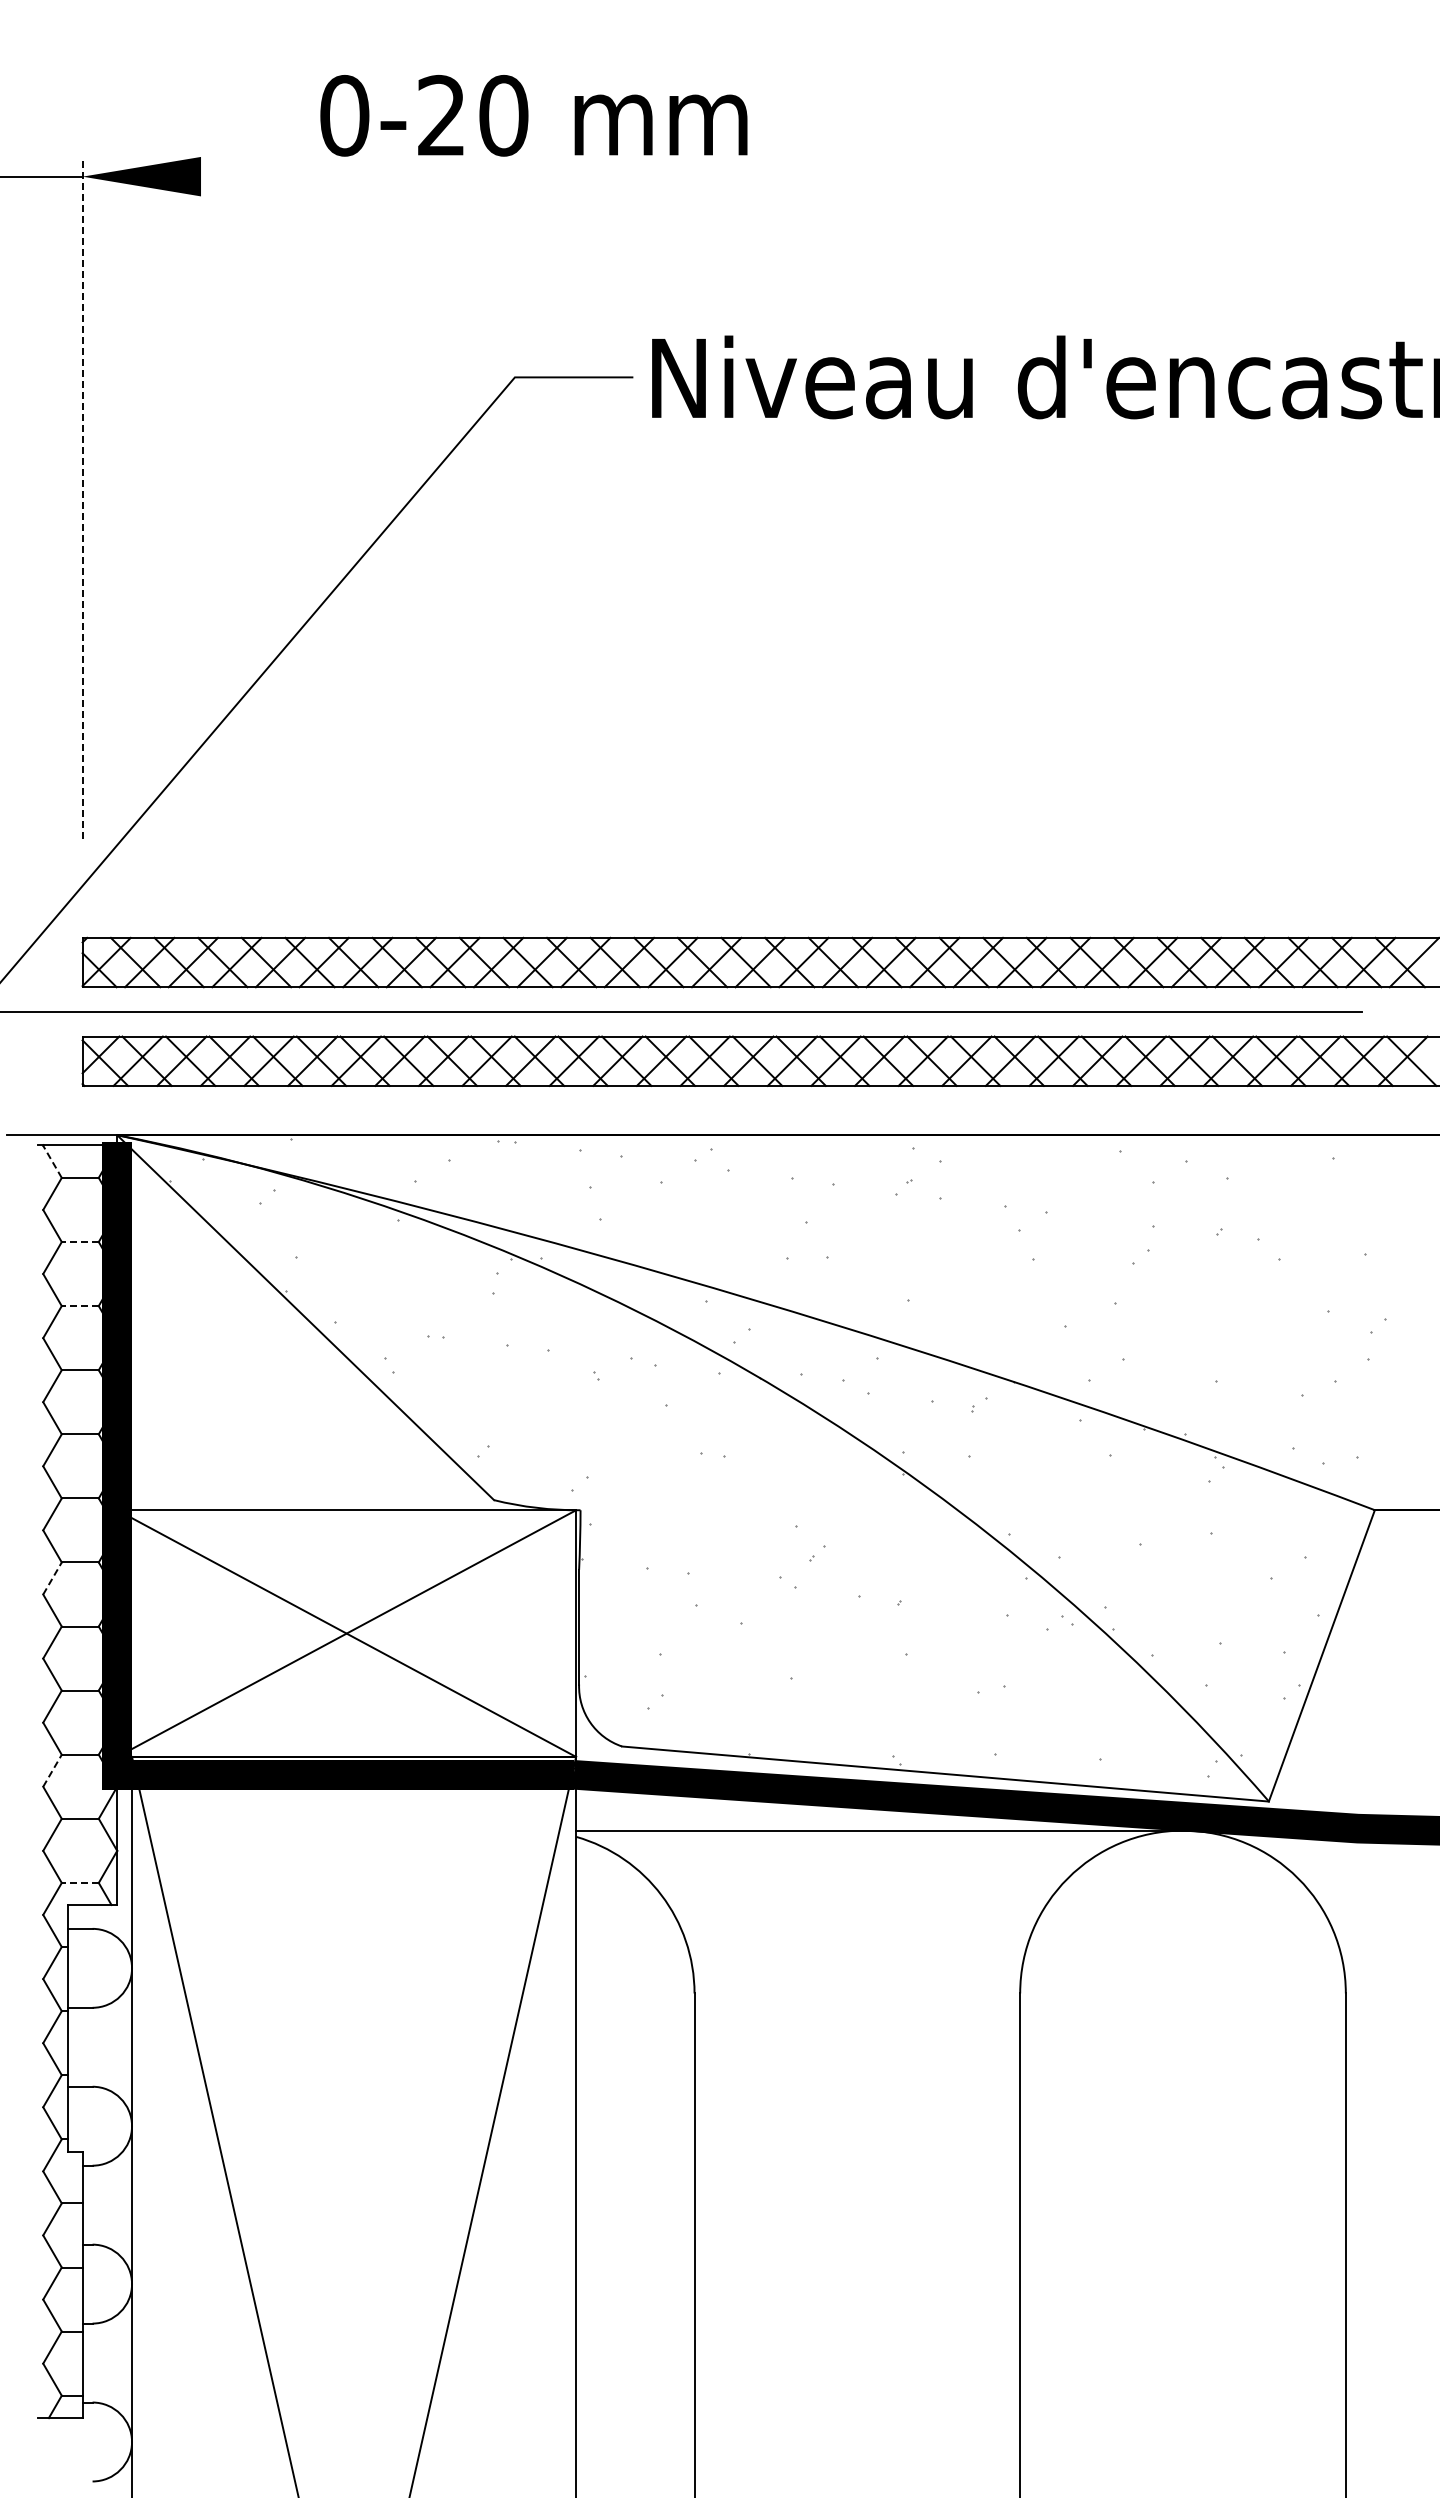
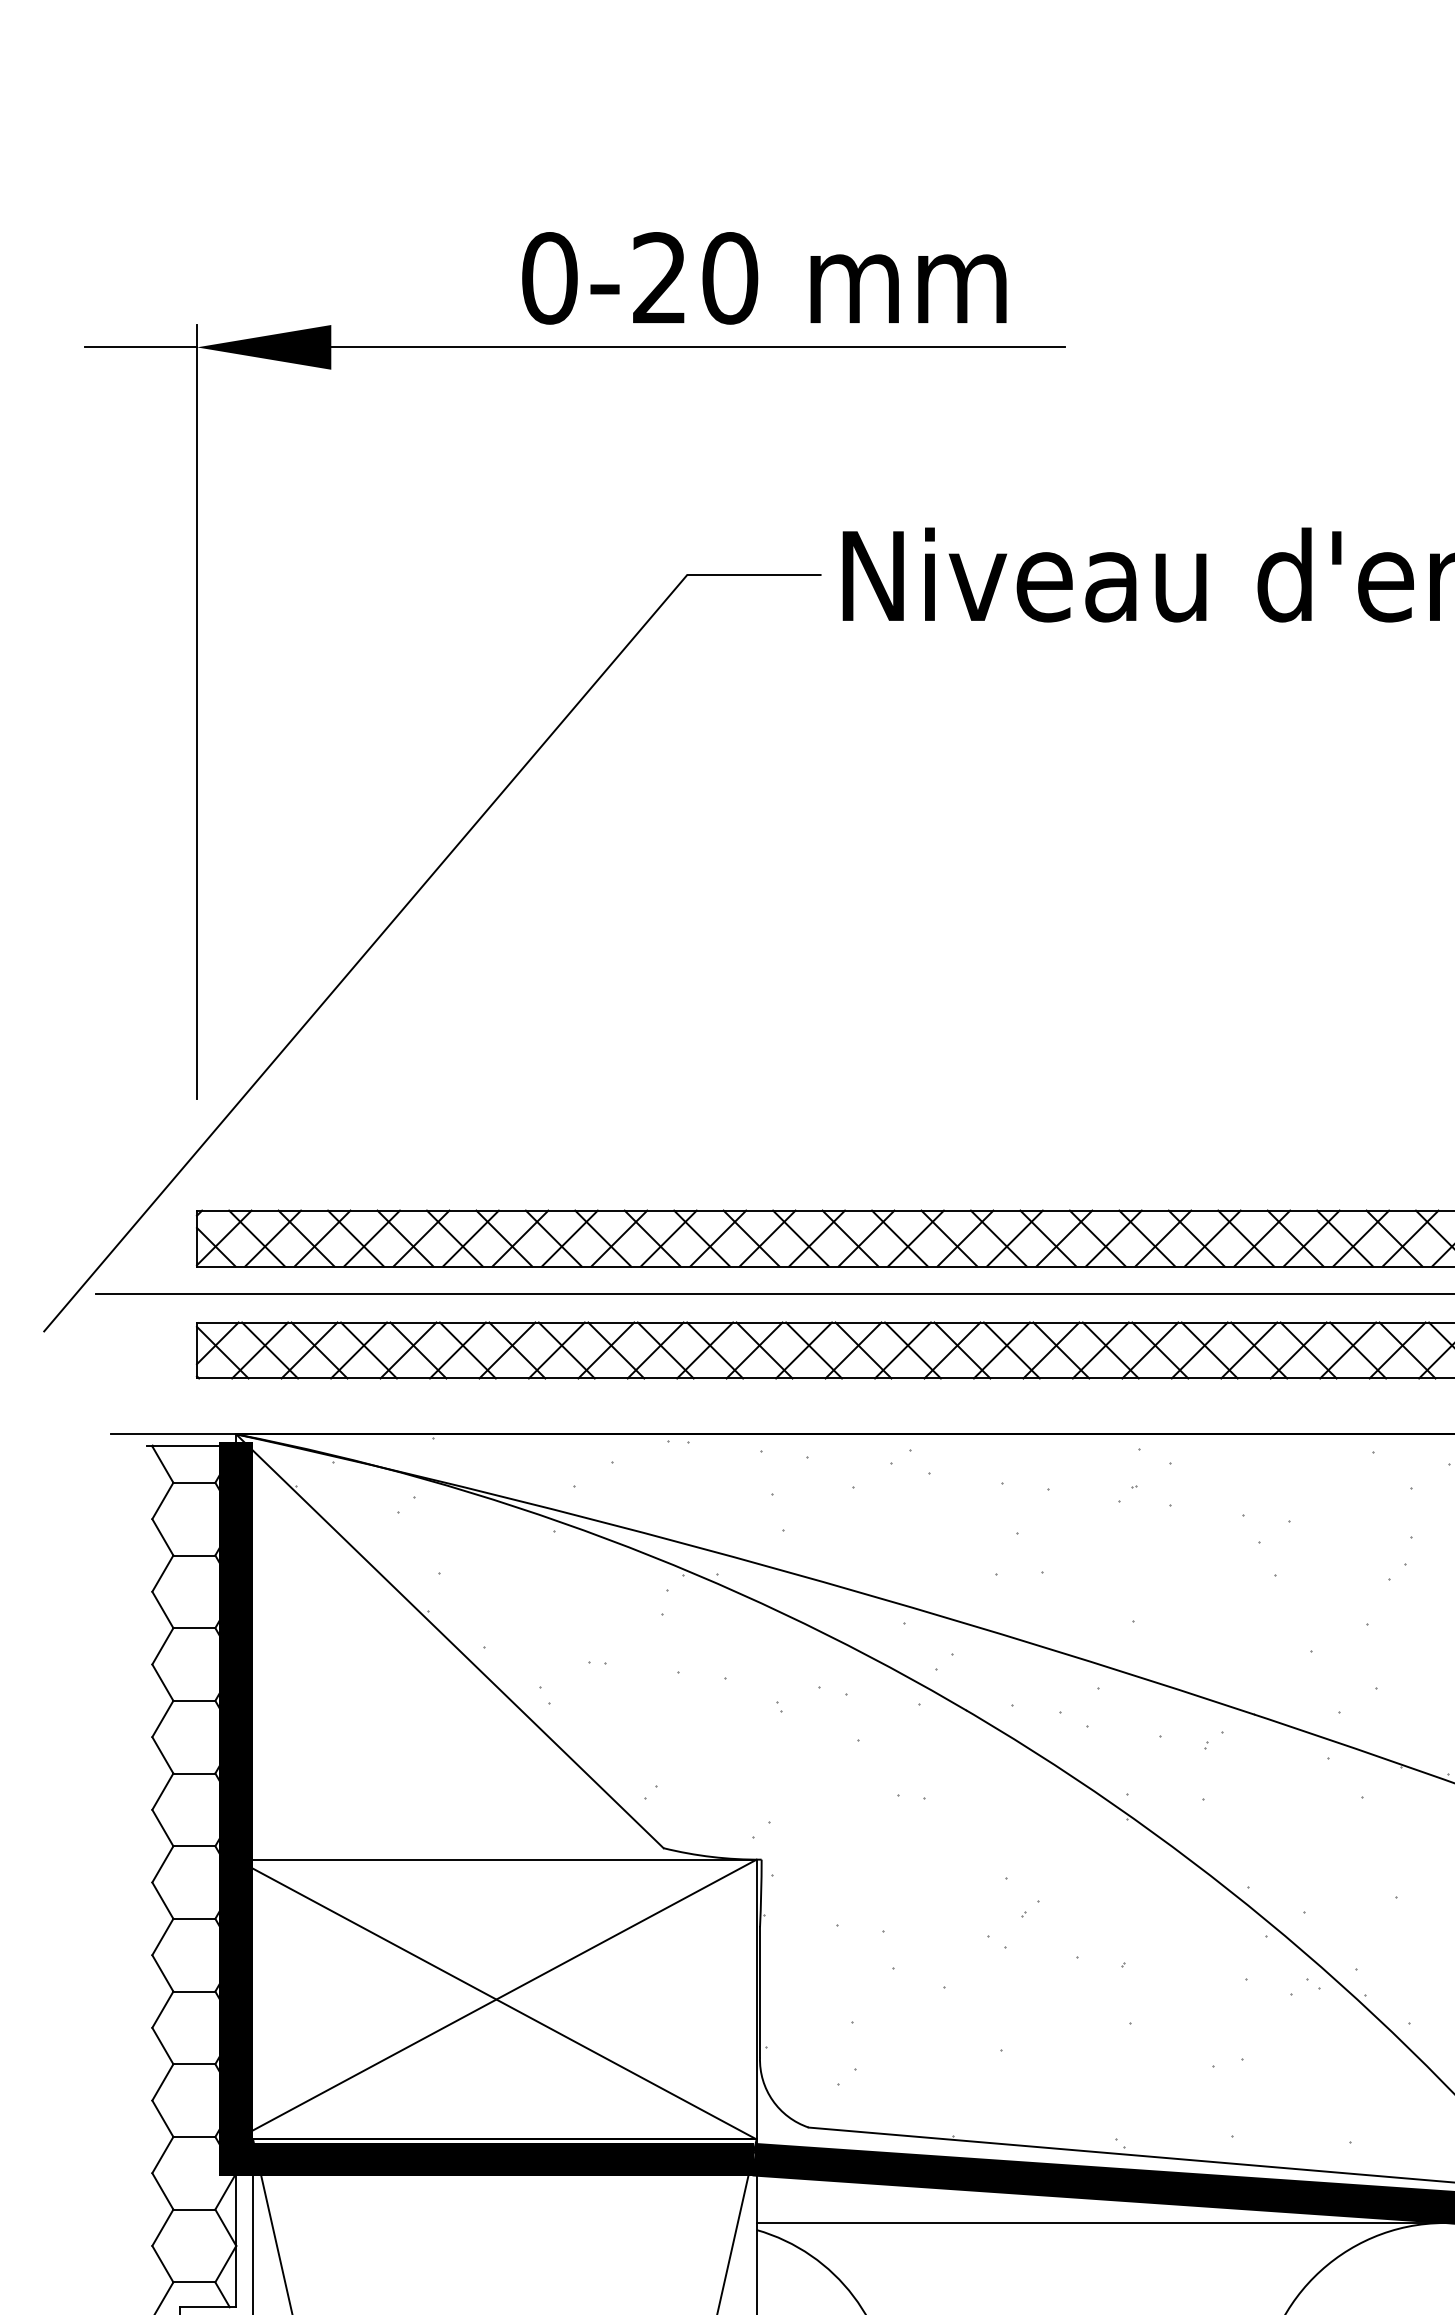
text: (533, 115) -> (763, 278), moved
line: (524, 176) -> (698, 347), added
line: (82, 497) -> (196, 711), dashed -> solid
line: (52, 1161) -> (162, 1464), dashed -> solid
line: (80, 1242) -> (194, 1556), dashed -> solid
line: (80, 1306) -> (194, 1628), dashed -> solid
line: (52, 1578) -> (162, 1937), dashed -> solid
line: (52, 1770) -> (162, 2154), dashed -> solid
line: (80, 1882) -> (194, 2281), dashed -> solid

